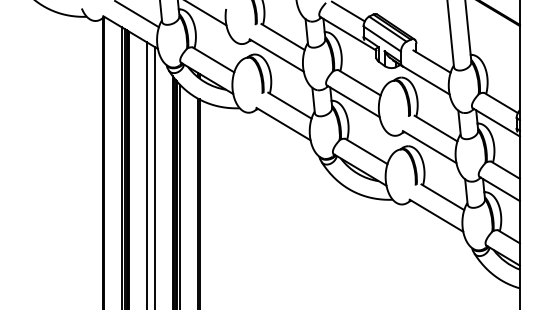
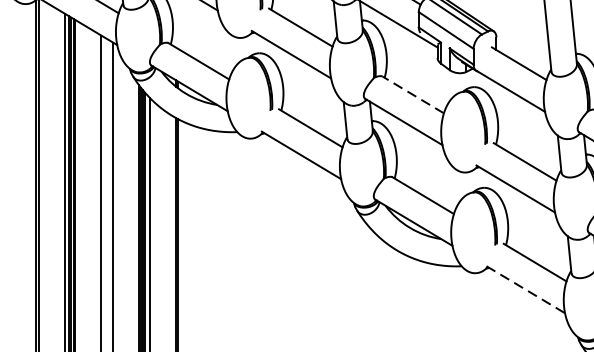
line: (359, 82) -> (412, 94), solid -> dashed
line: (436, 215) -> (525, 289), solid -> dashed

